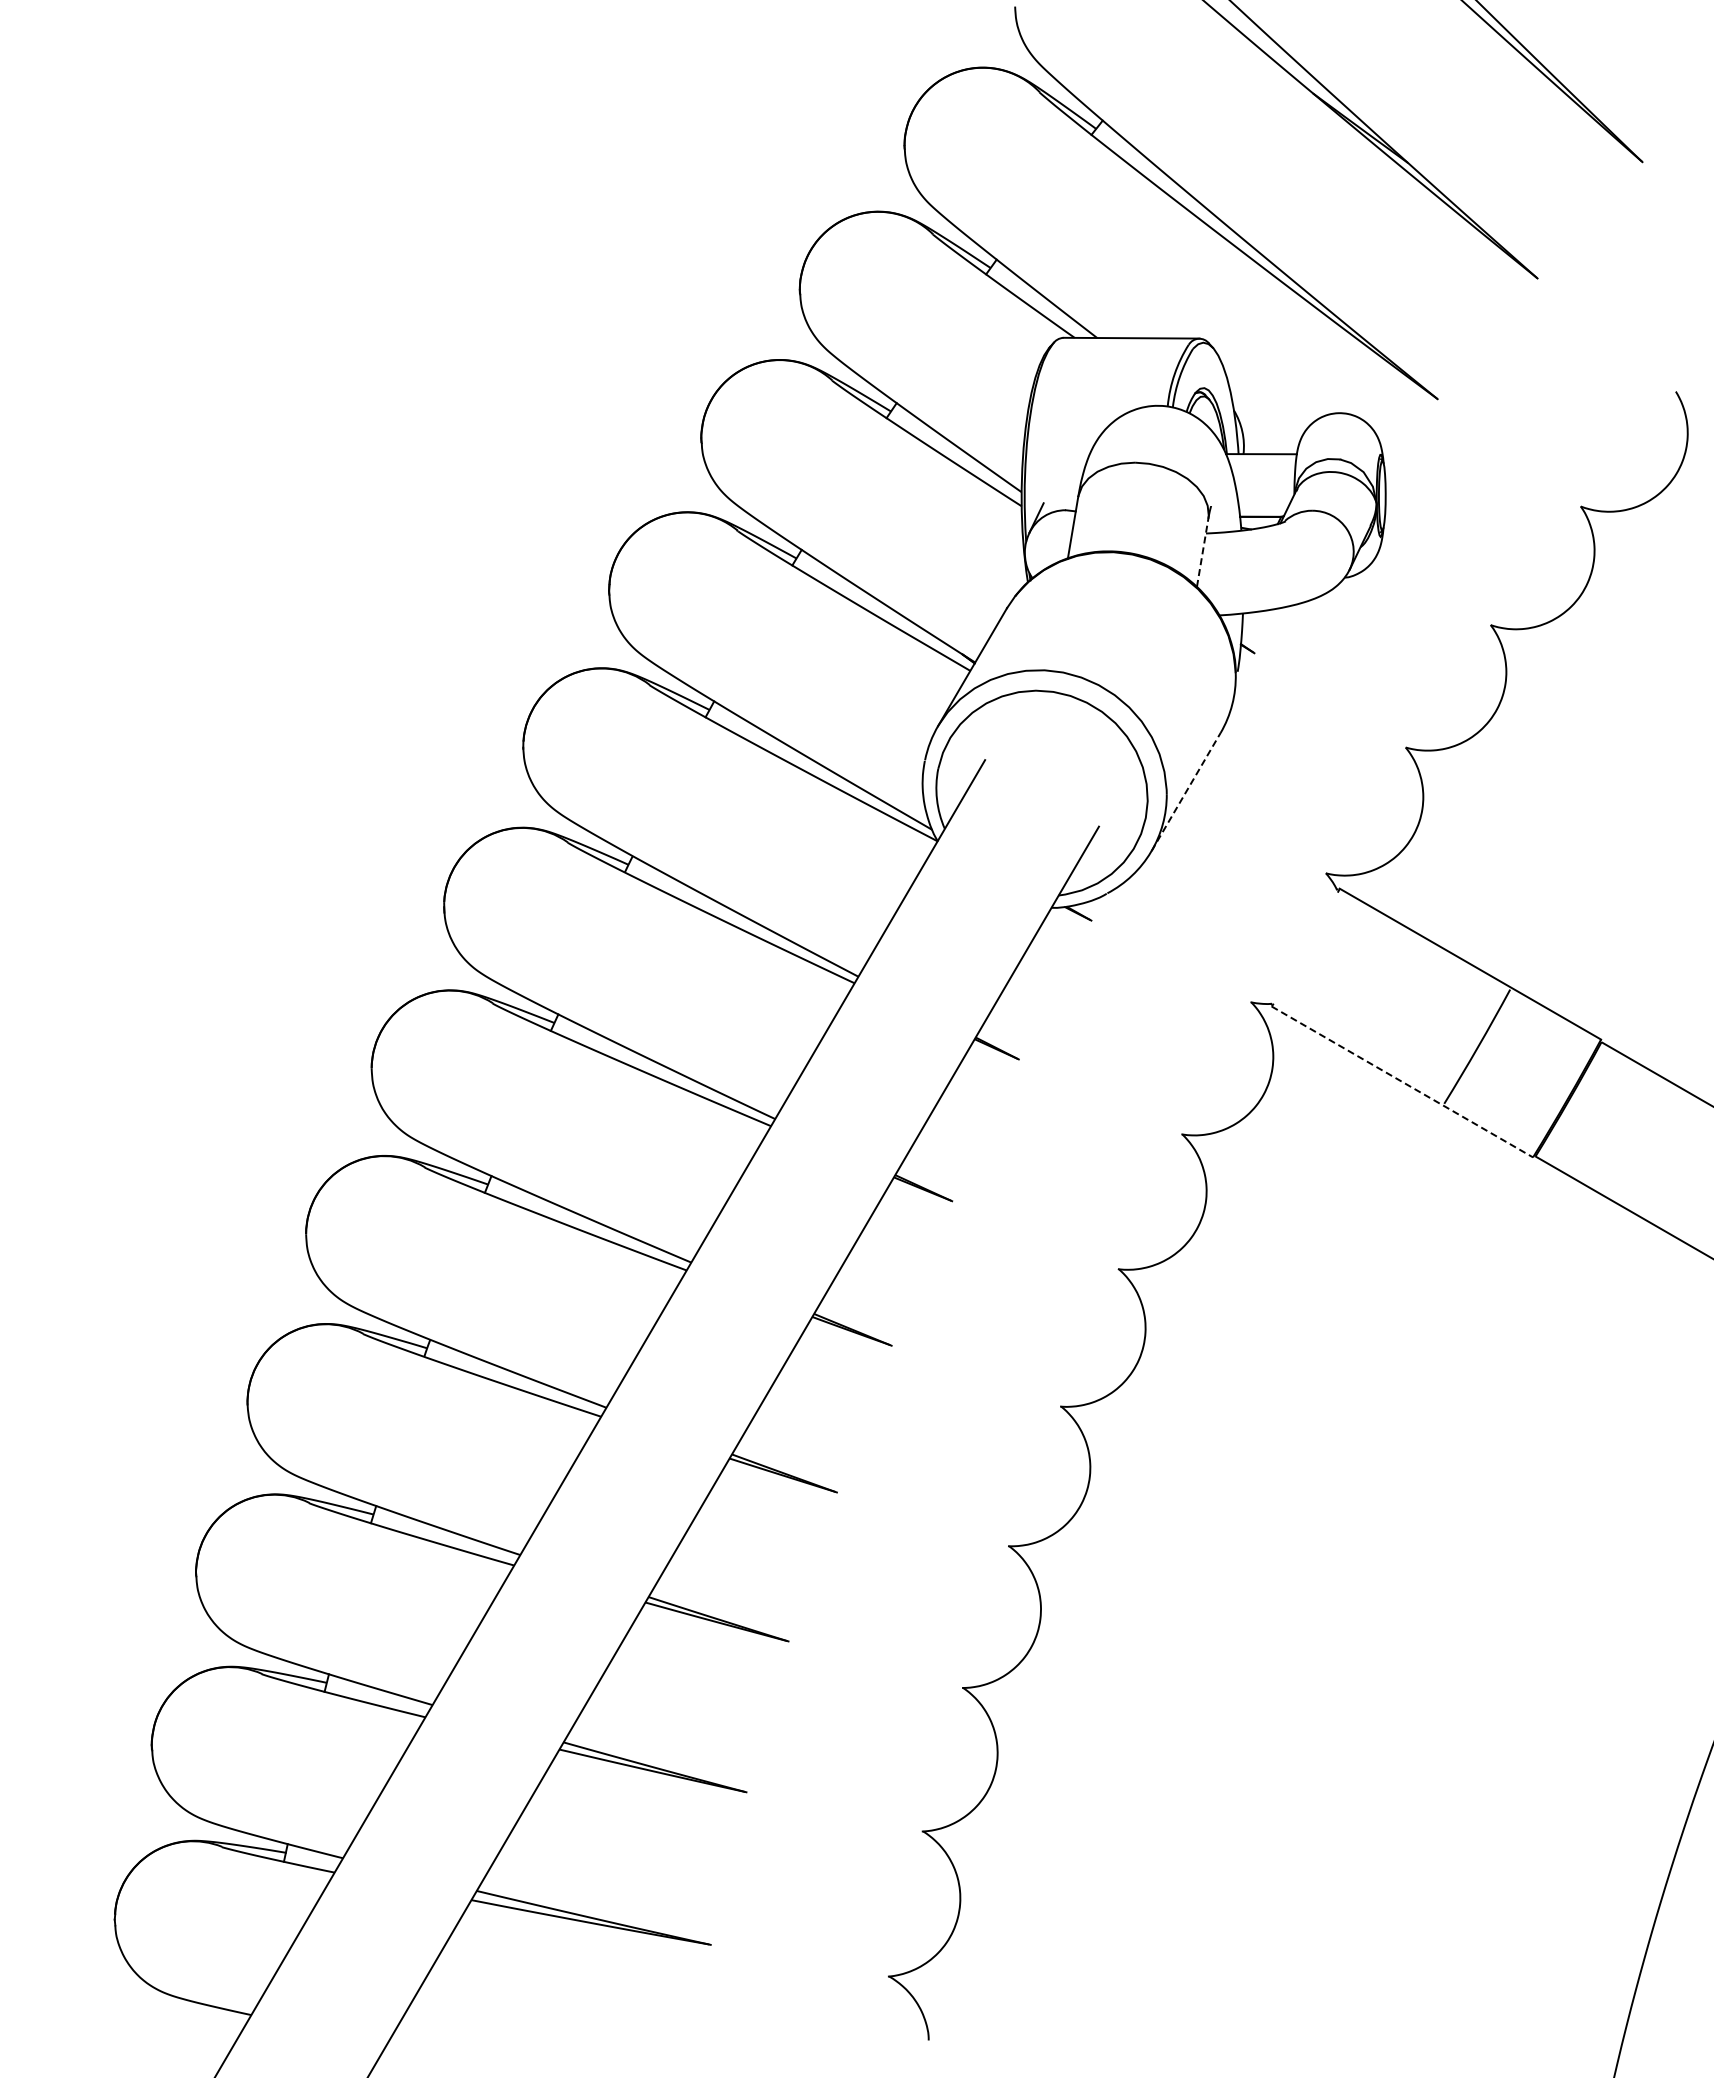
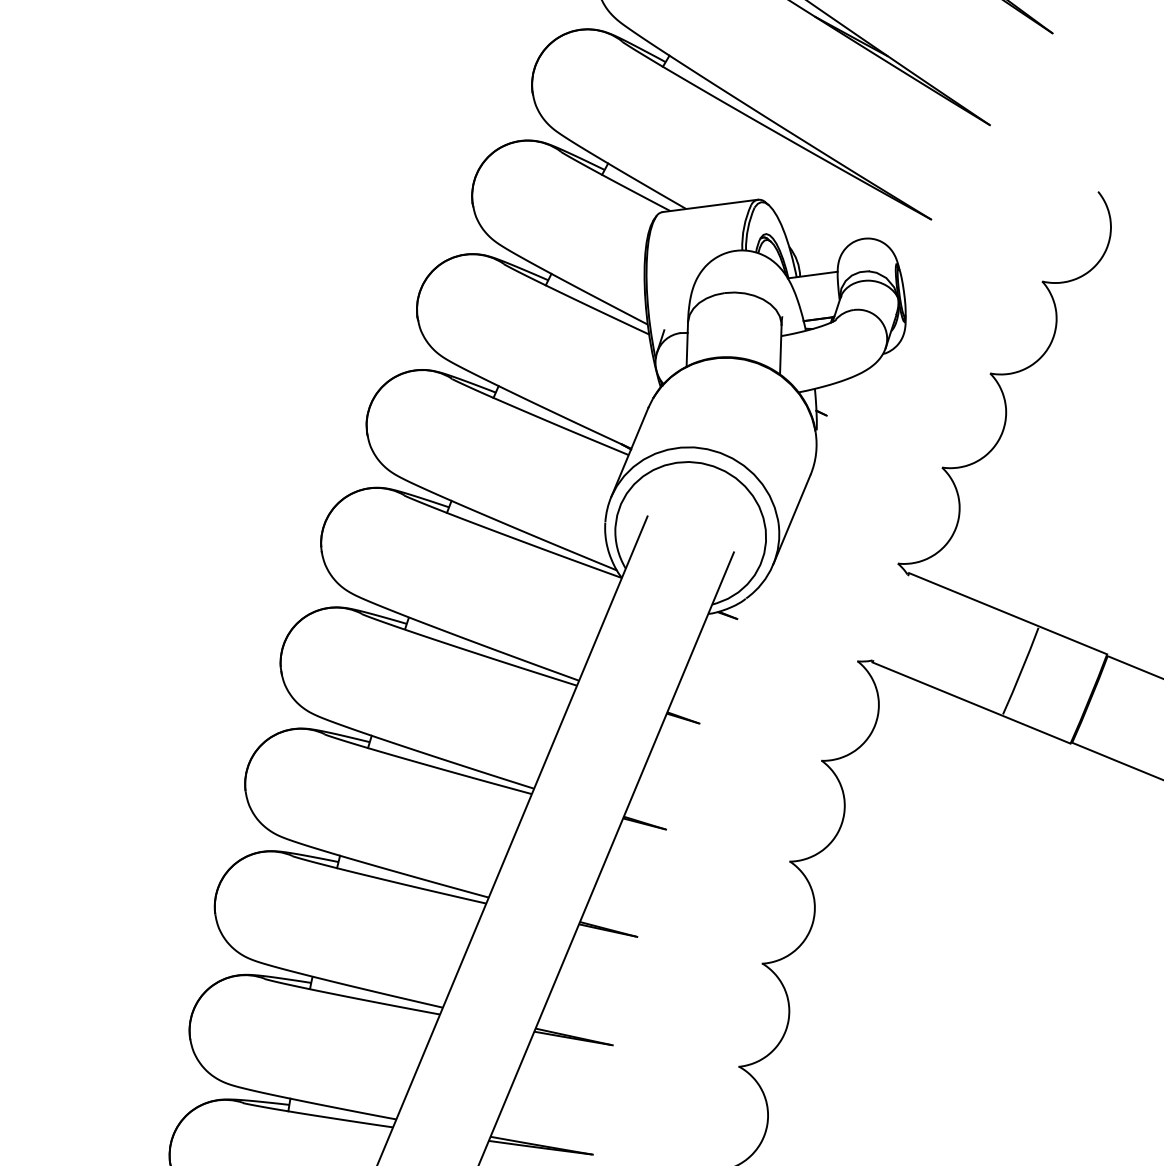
line: (1202, 552) -> (780, 349), dashed -> solid
line: (1186, 791) -> (792, 519), dashed -> solid
line: (1402, 1081) -> (971, 702), dashed -> solid

